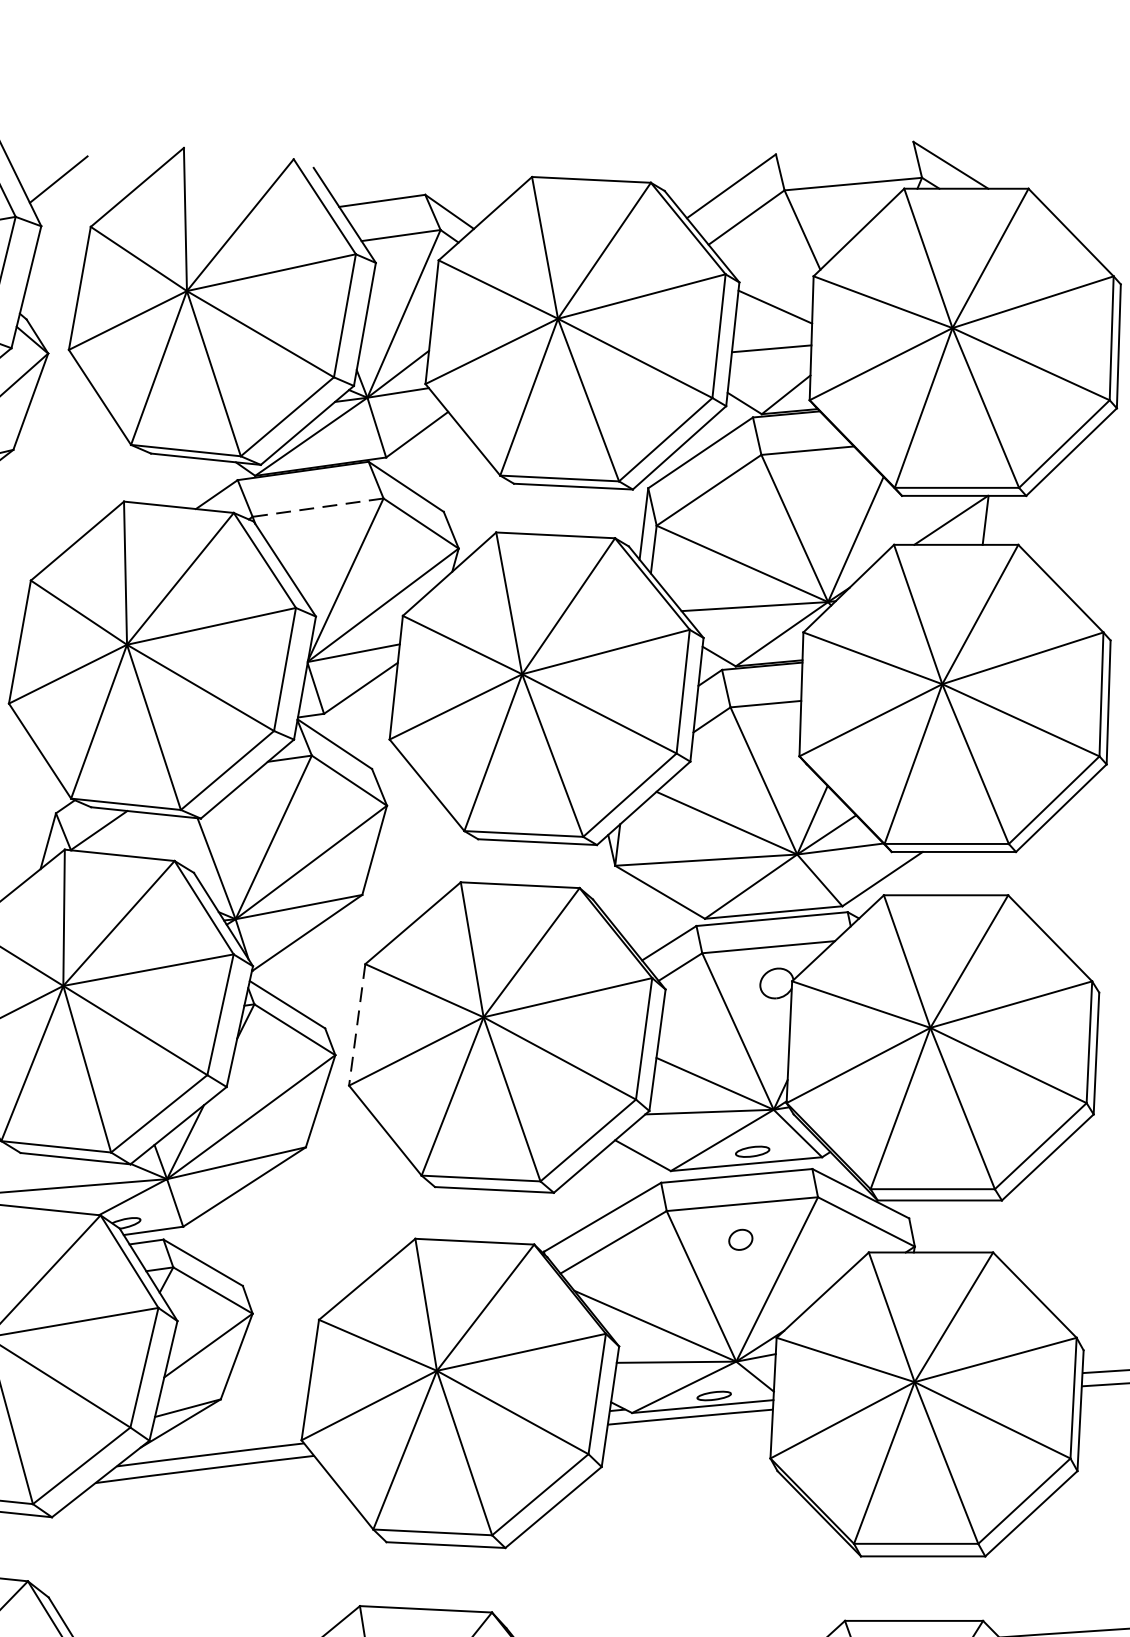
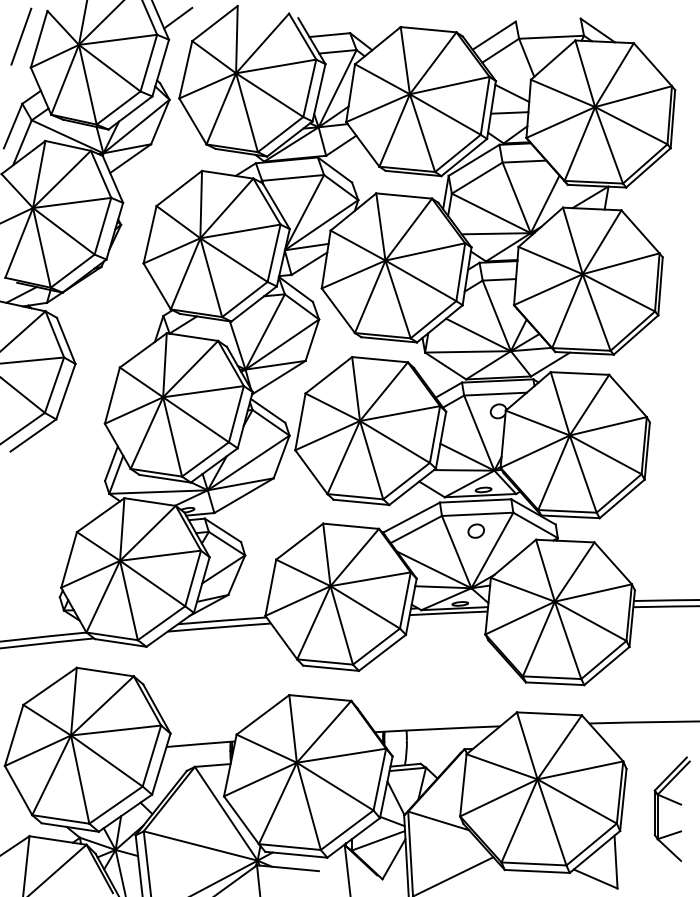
line: (316, 506) -> (292, 177), dashed -> solid
line: (357, 1024) -> (300, 421), dashed -> solid
part: (739, 1238) -> (475, 530), size x1.43

